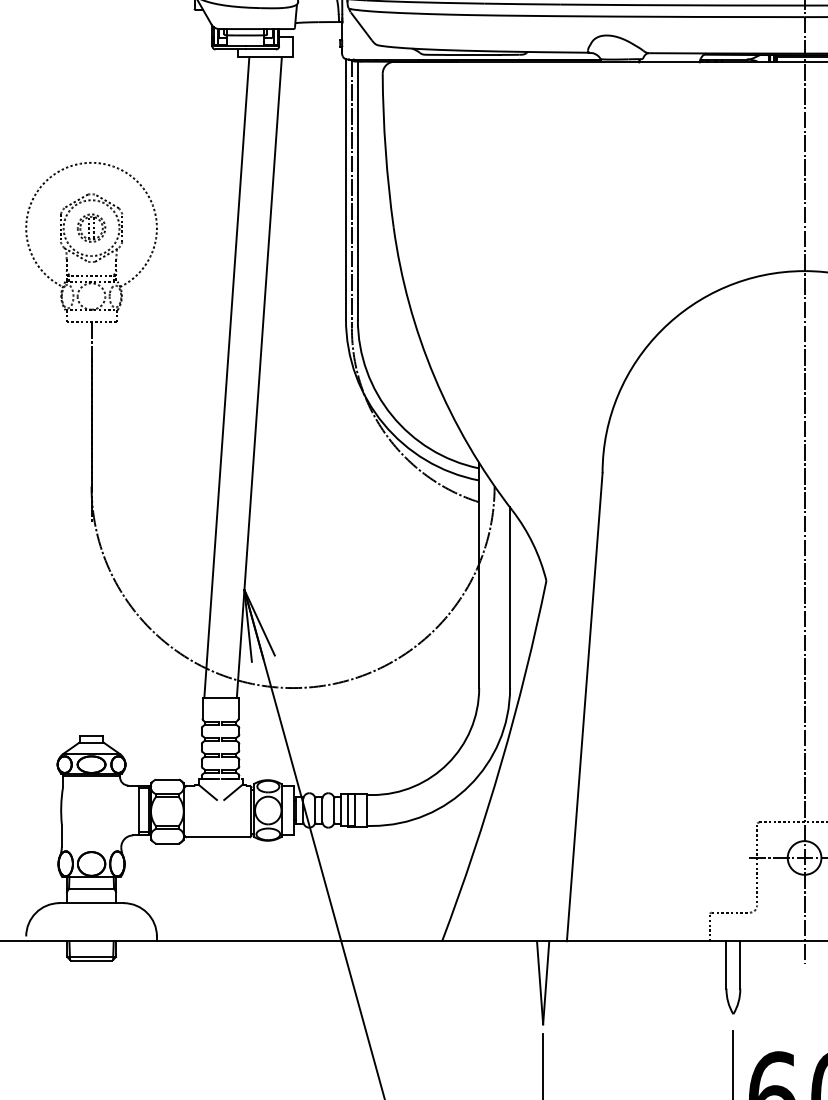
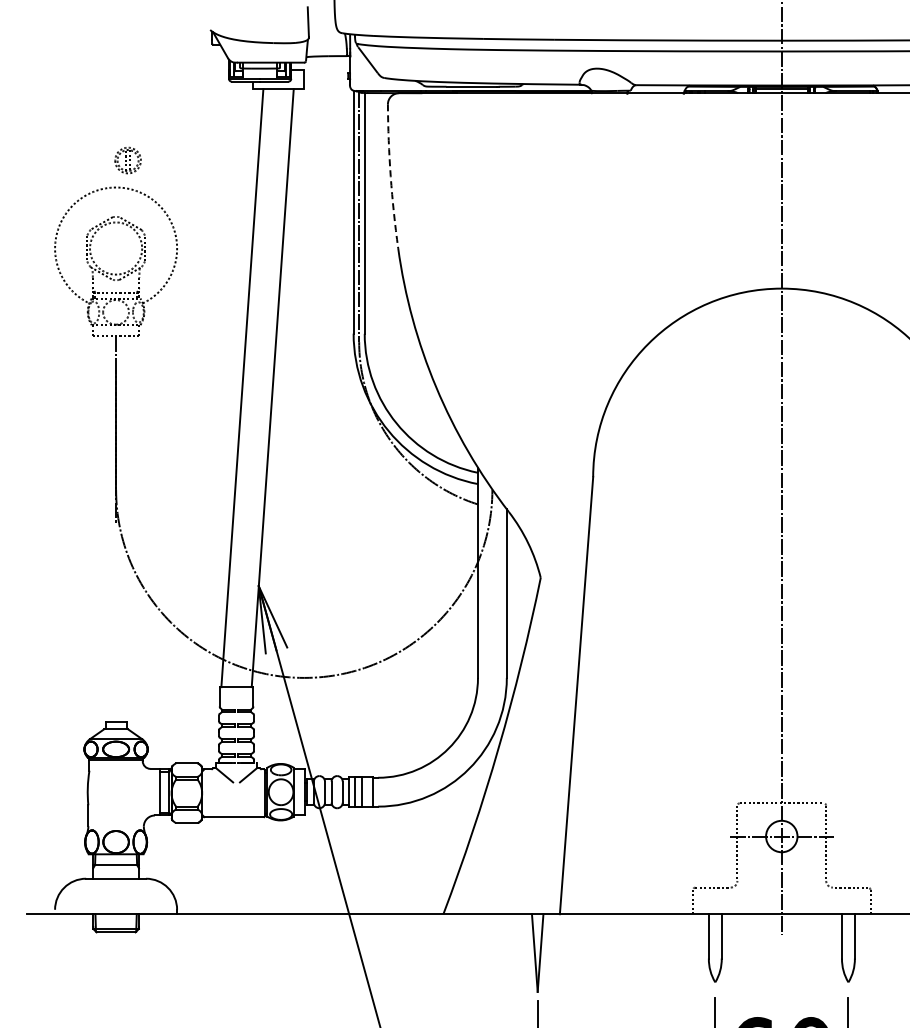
arc: (385, 151) -> (390, 176), solid -> dashed
part: (90, 228) -> (127, 160), moved

